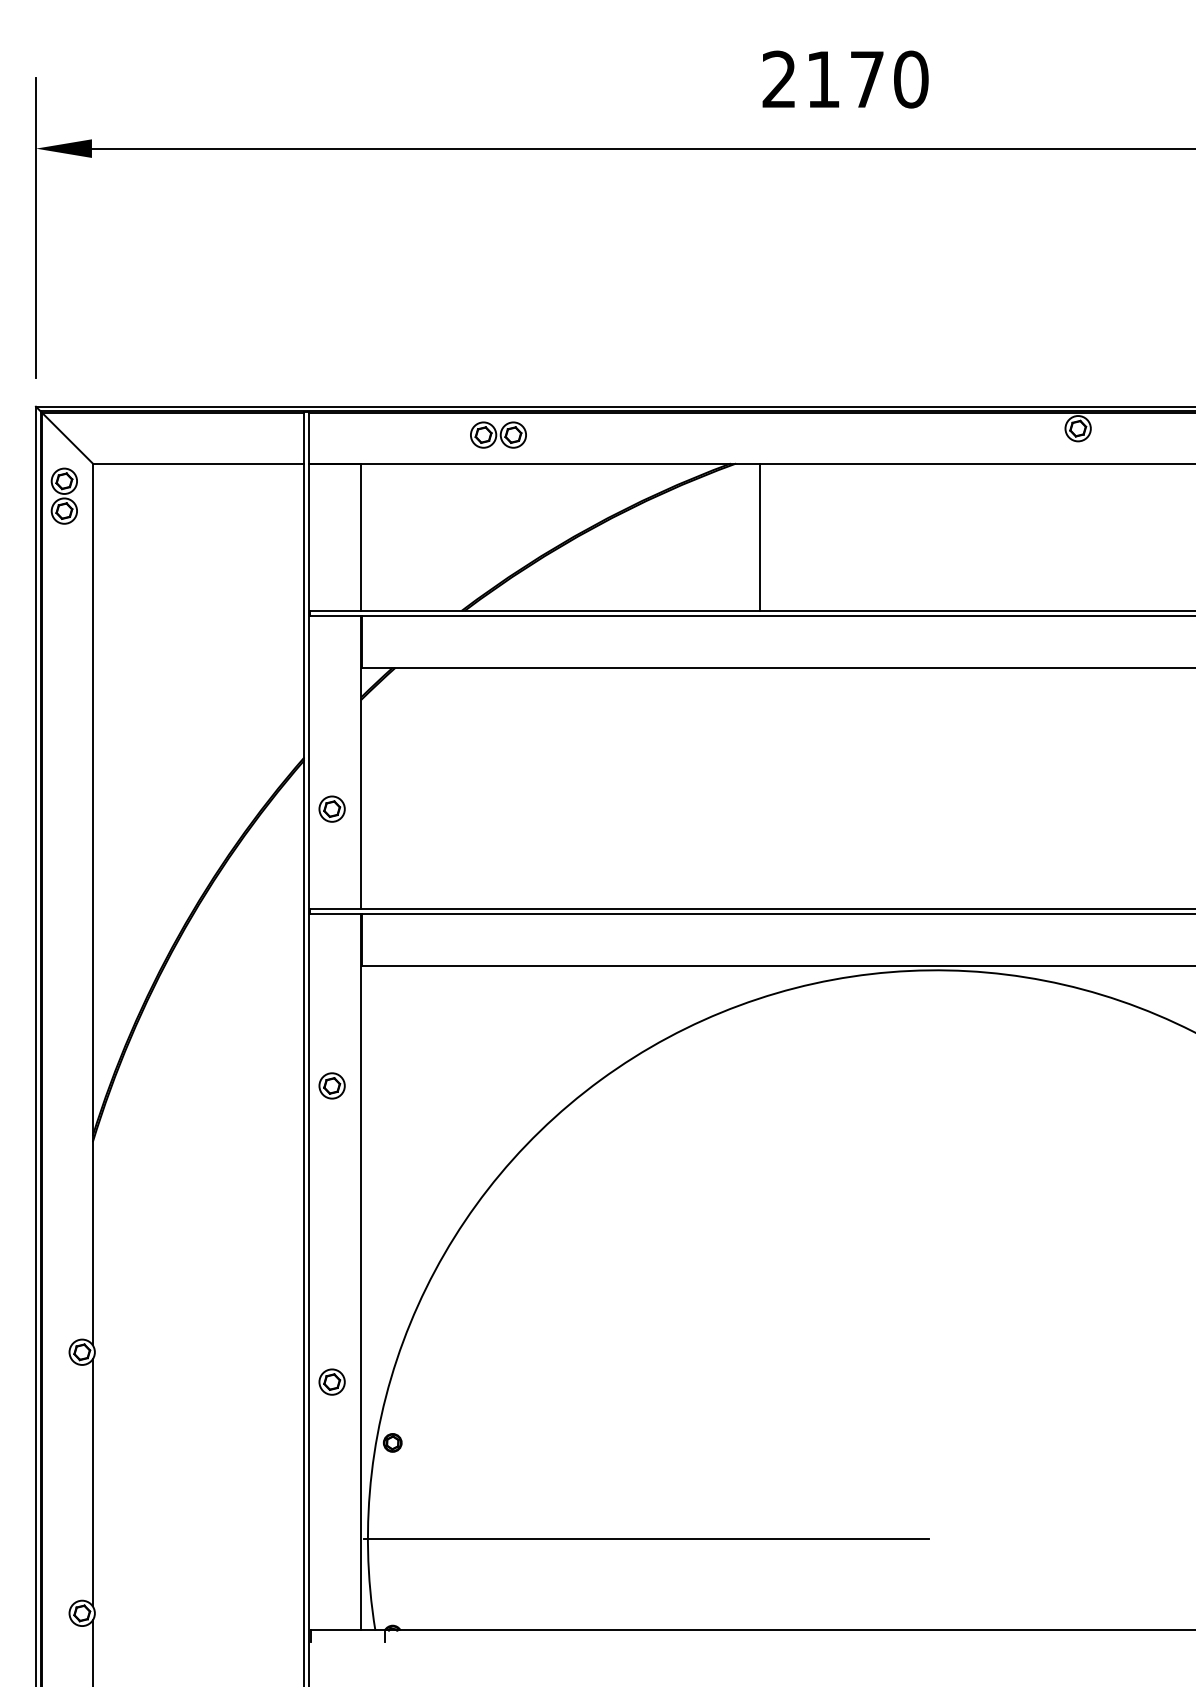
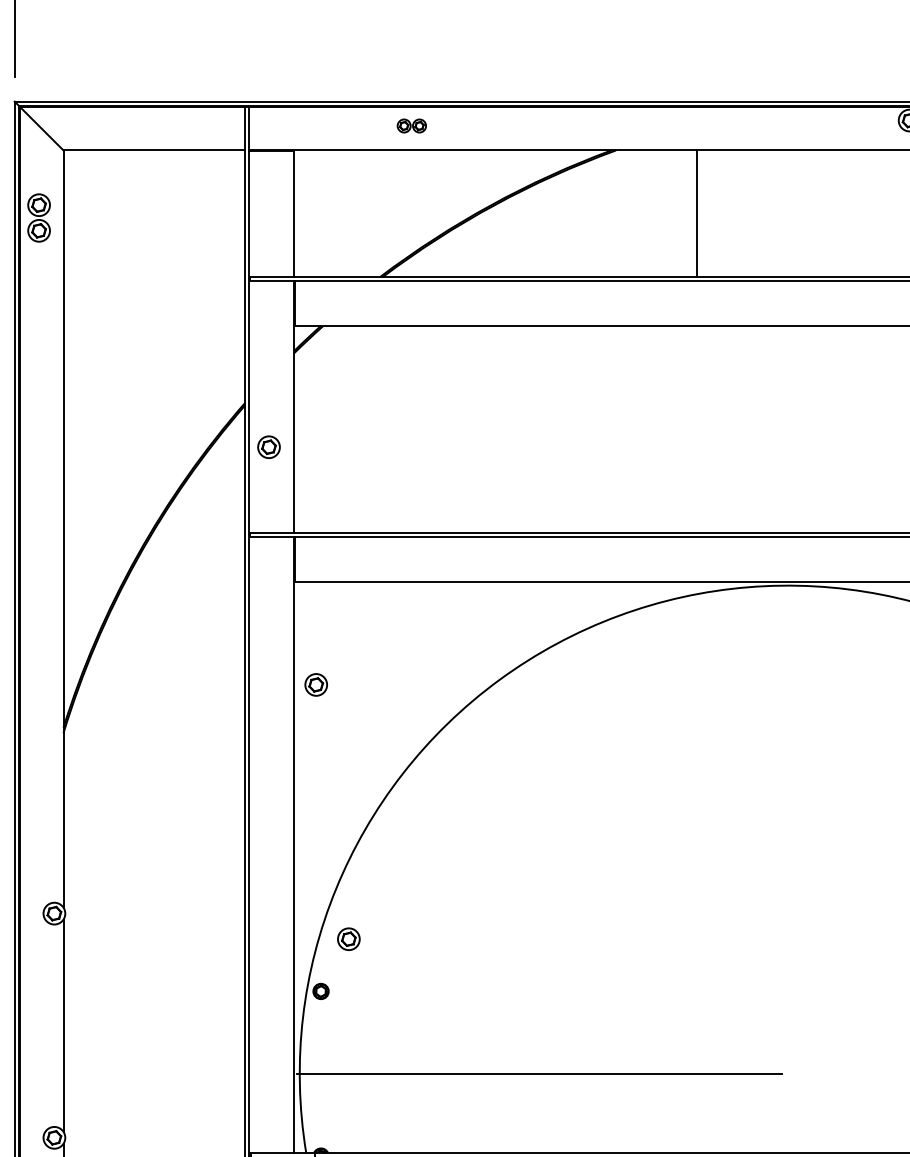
part: (498, 434) -> (411, 125), size x0.6
part: (63, 495) -> (38, 217), moved
line: (759, 536) -> (696, 213), moved
part: (331, 1085) -> (315, 684), moved
part: (331, 1381) -> (348, 938), moved

